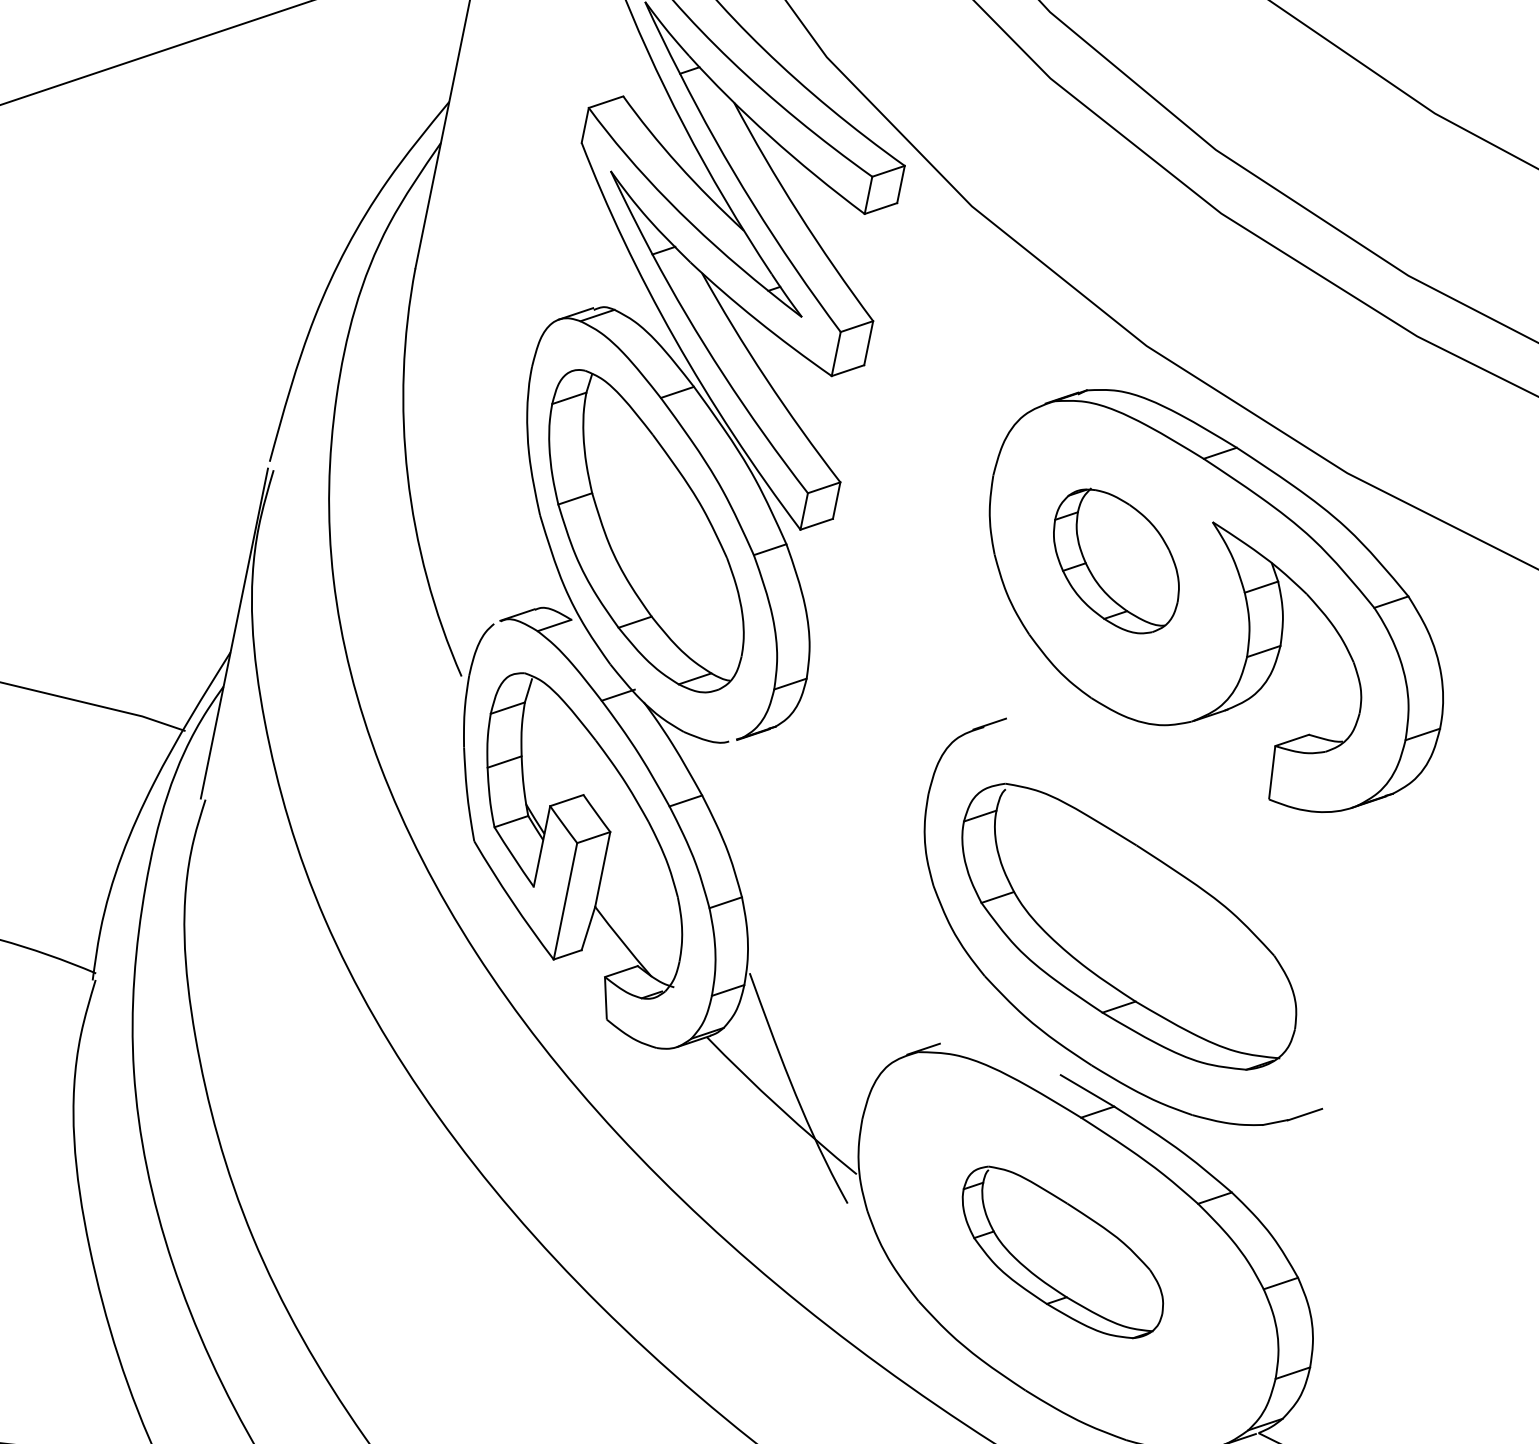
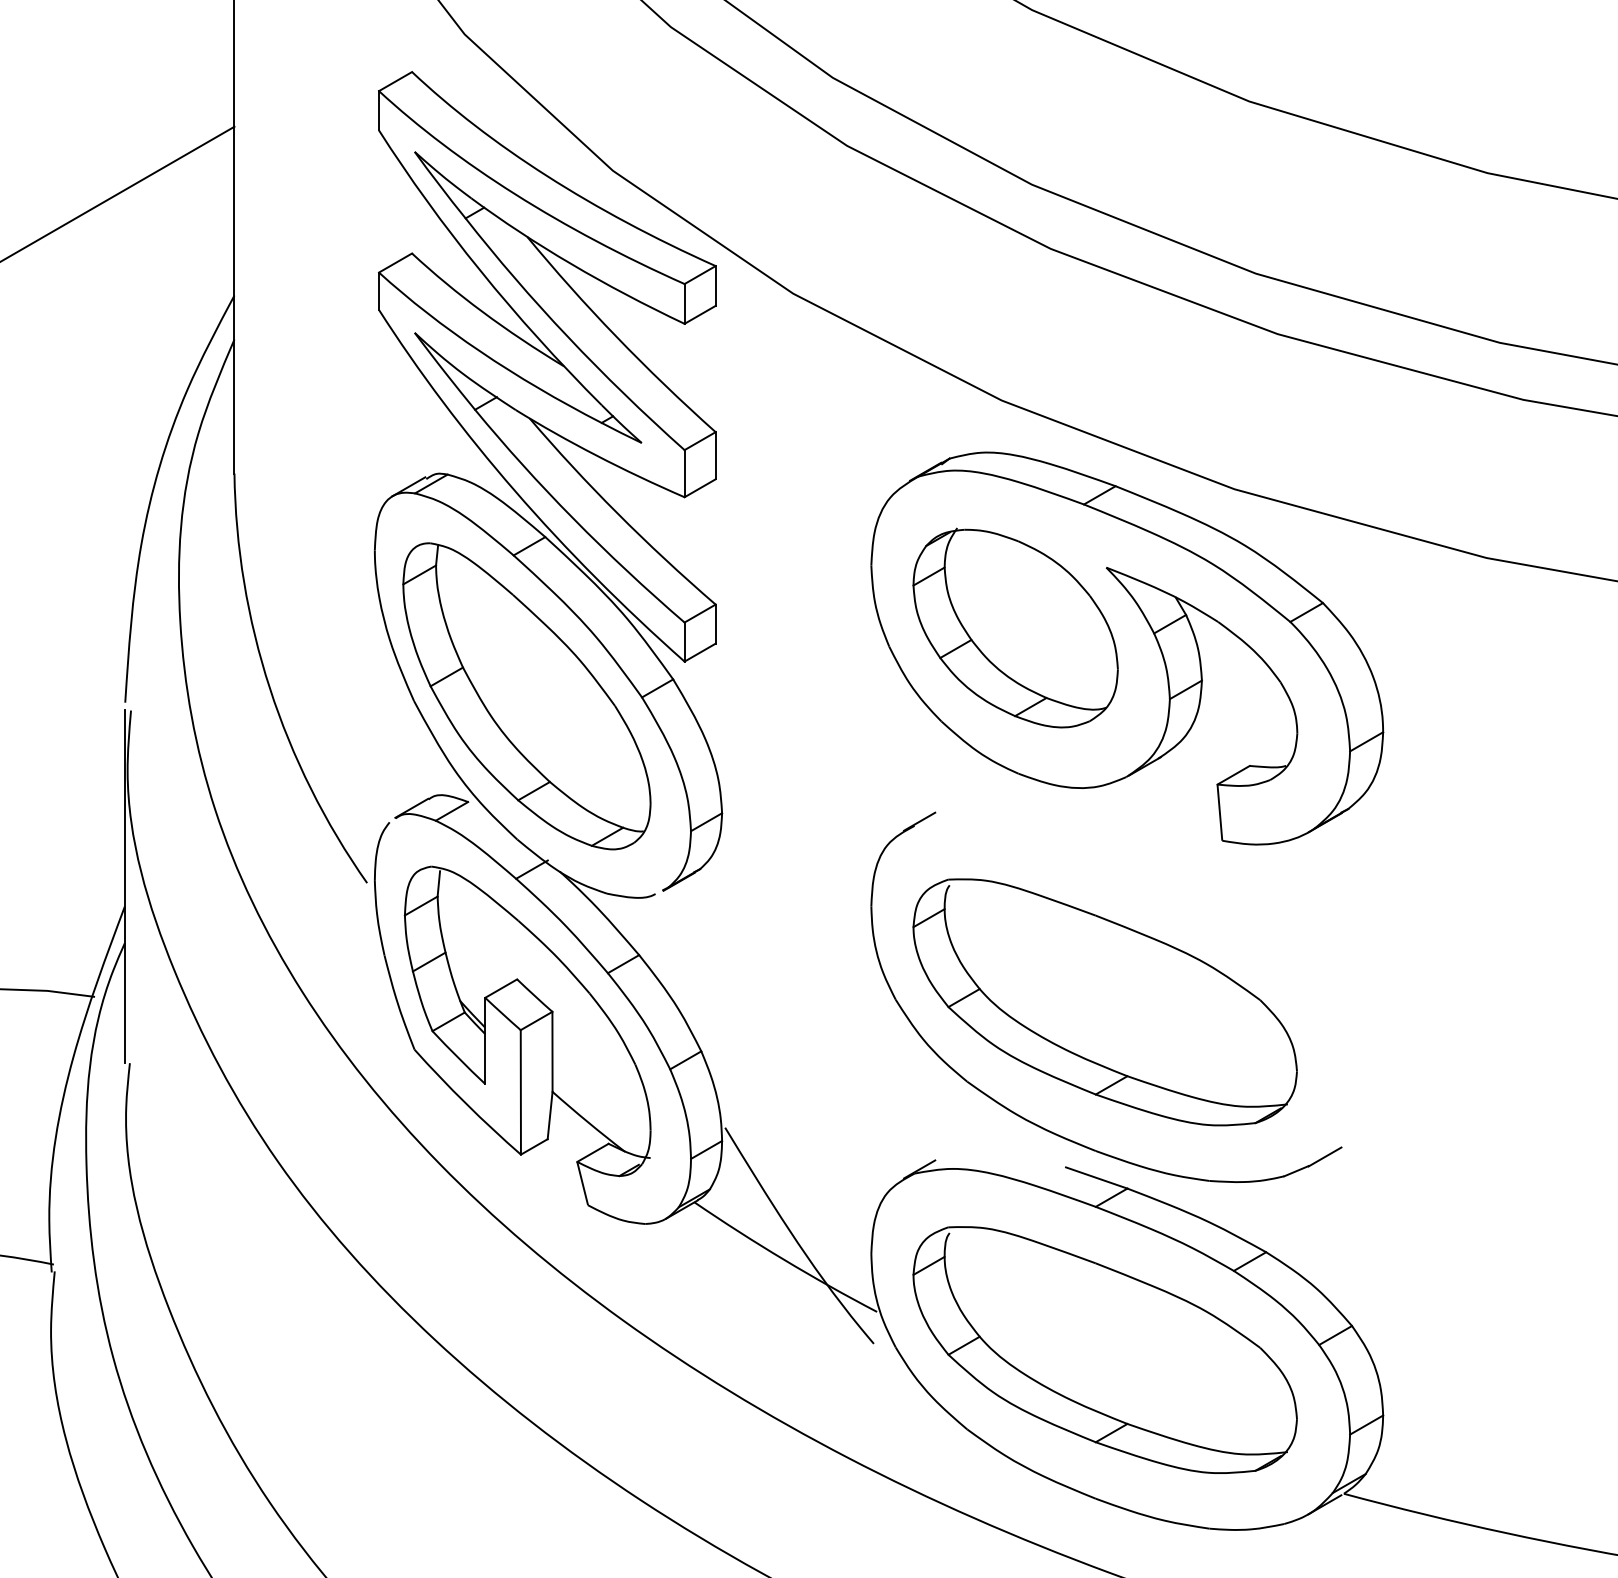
part: (1116, 560) -> (1015, 627), size x1.43
part: (1062, 1252) -> (1104, 1349), size x1.67

